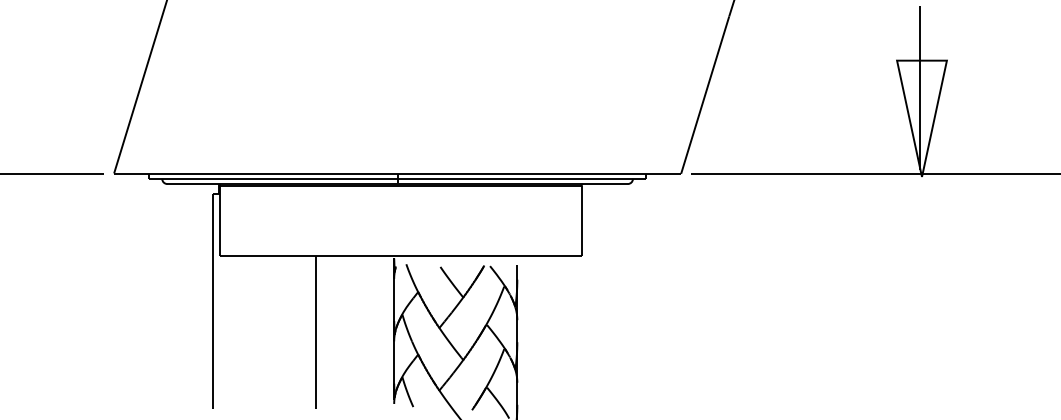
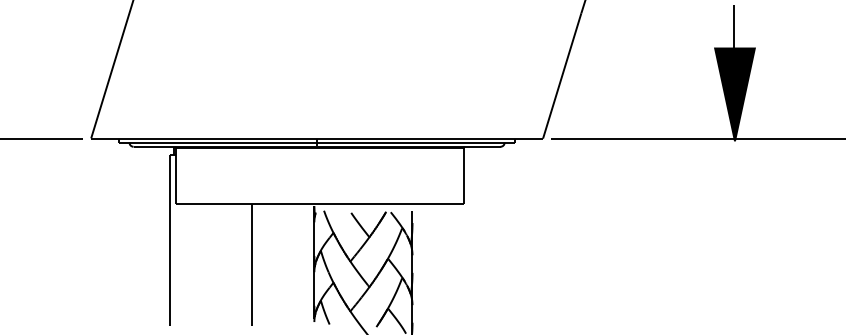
fill: (921, 118) -> (734, 94), added

